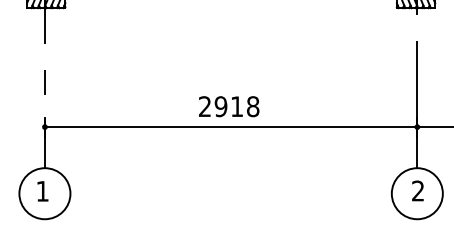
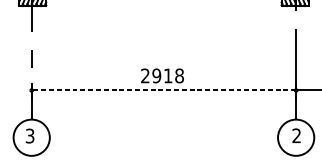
line: (230, 127) -> (163, 90), solid -> dashed
text: (42, 190) -> (30, 135), 1 -> 3

